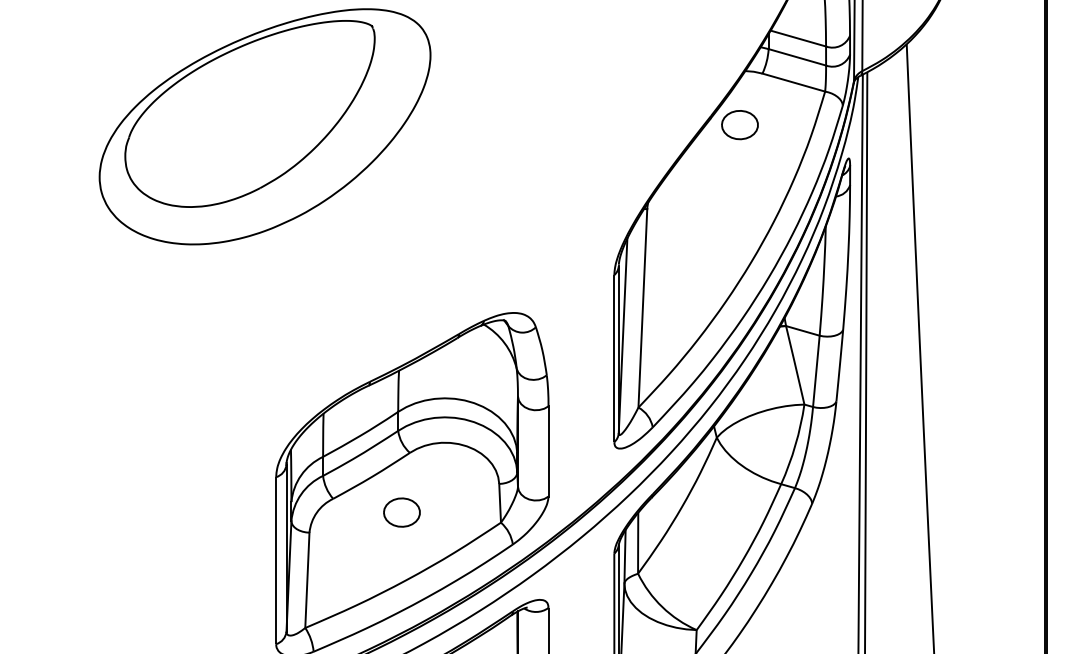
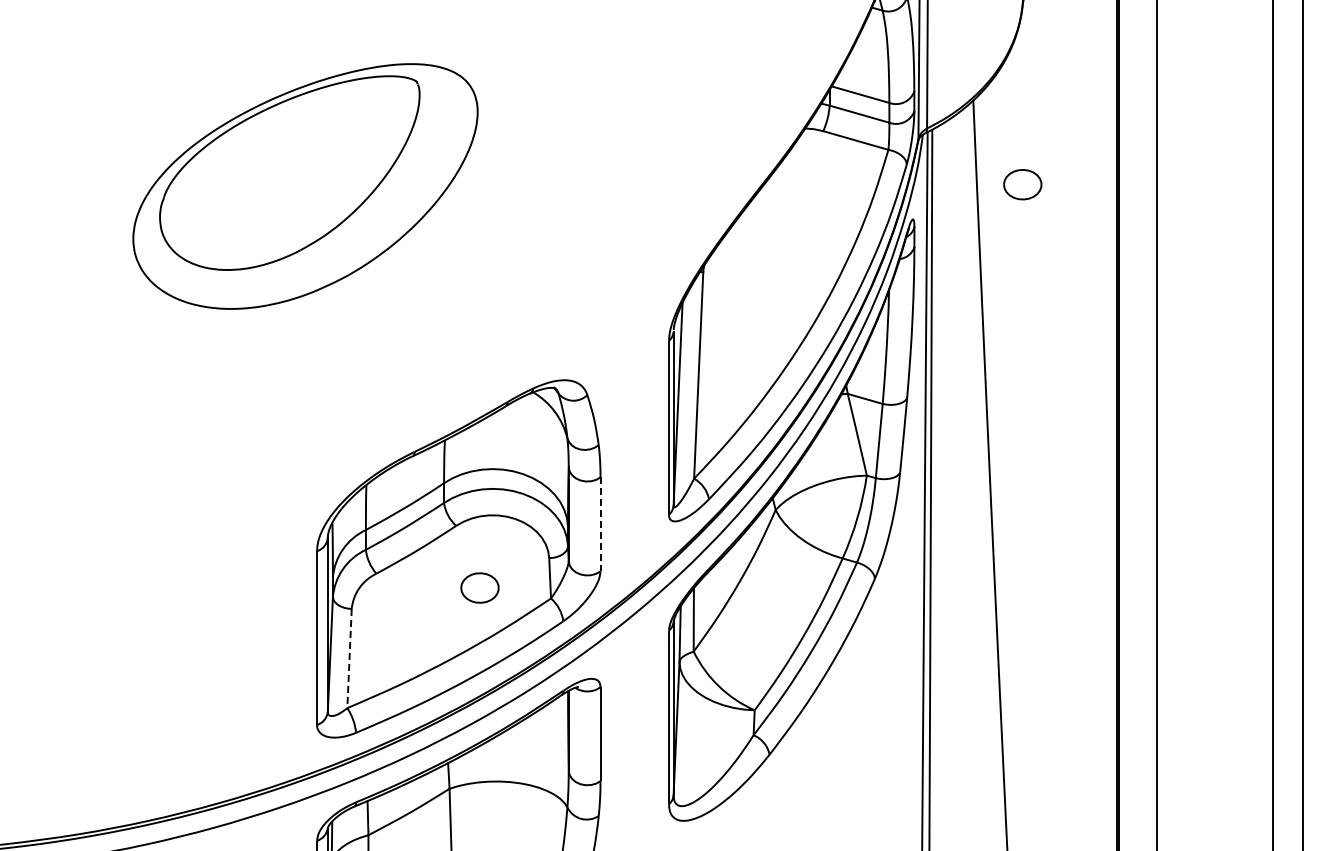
part: (739, 124) -> (1022, 184), moved
line: (548, 451) -> (600, 524), solid -> dashed
part: (401, 512) -> (479, 587), moved
line: (307, 580) -> (349, 658), solid -> dashed

